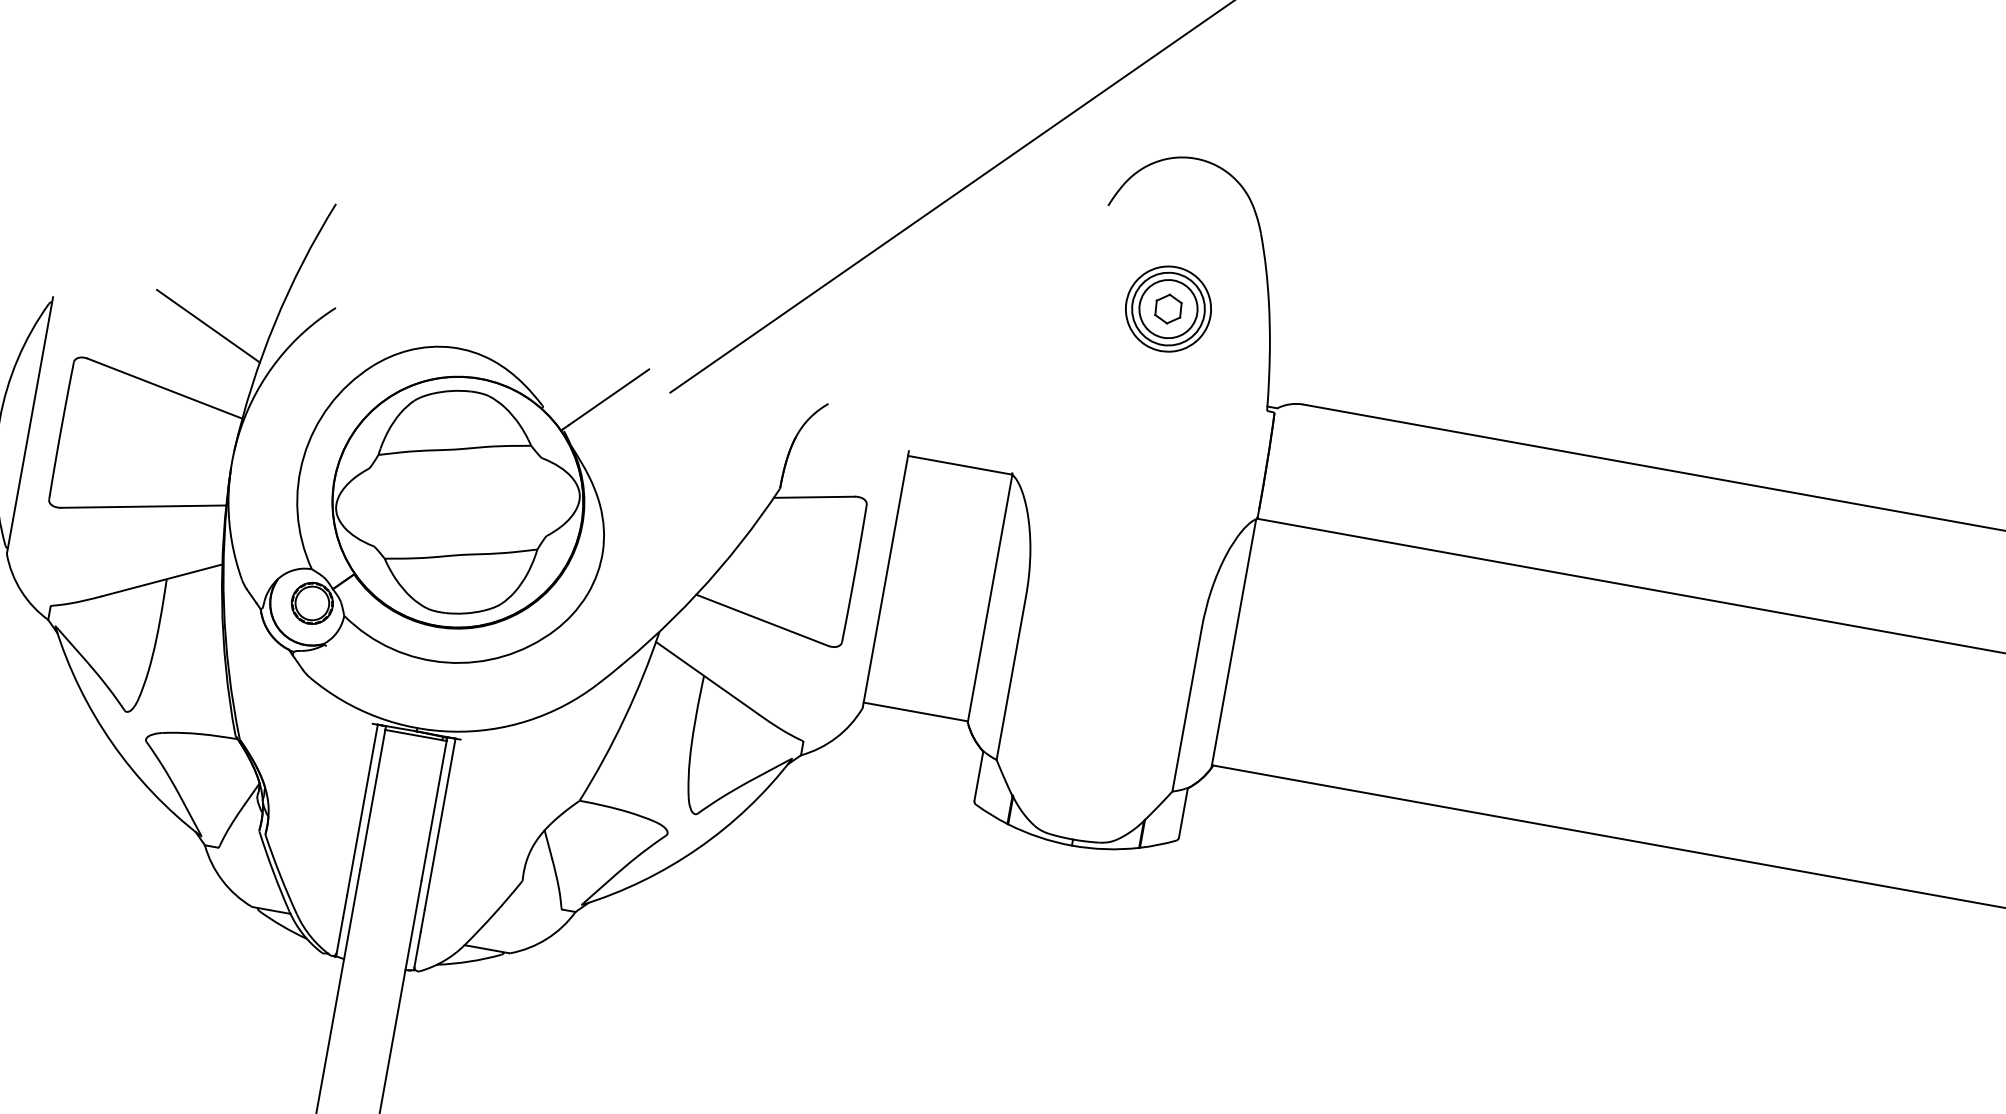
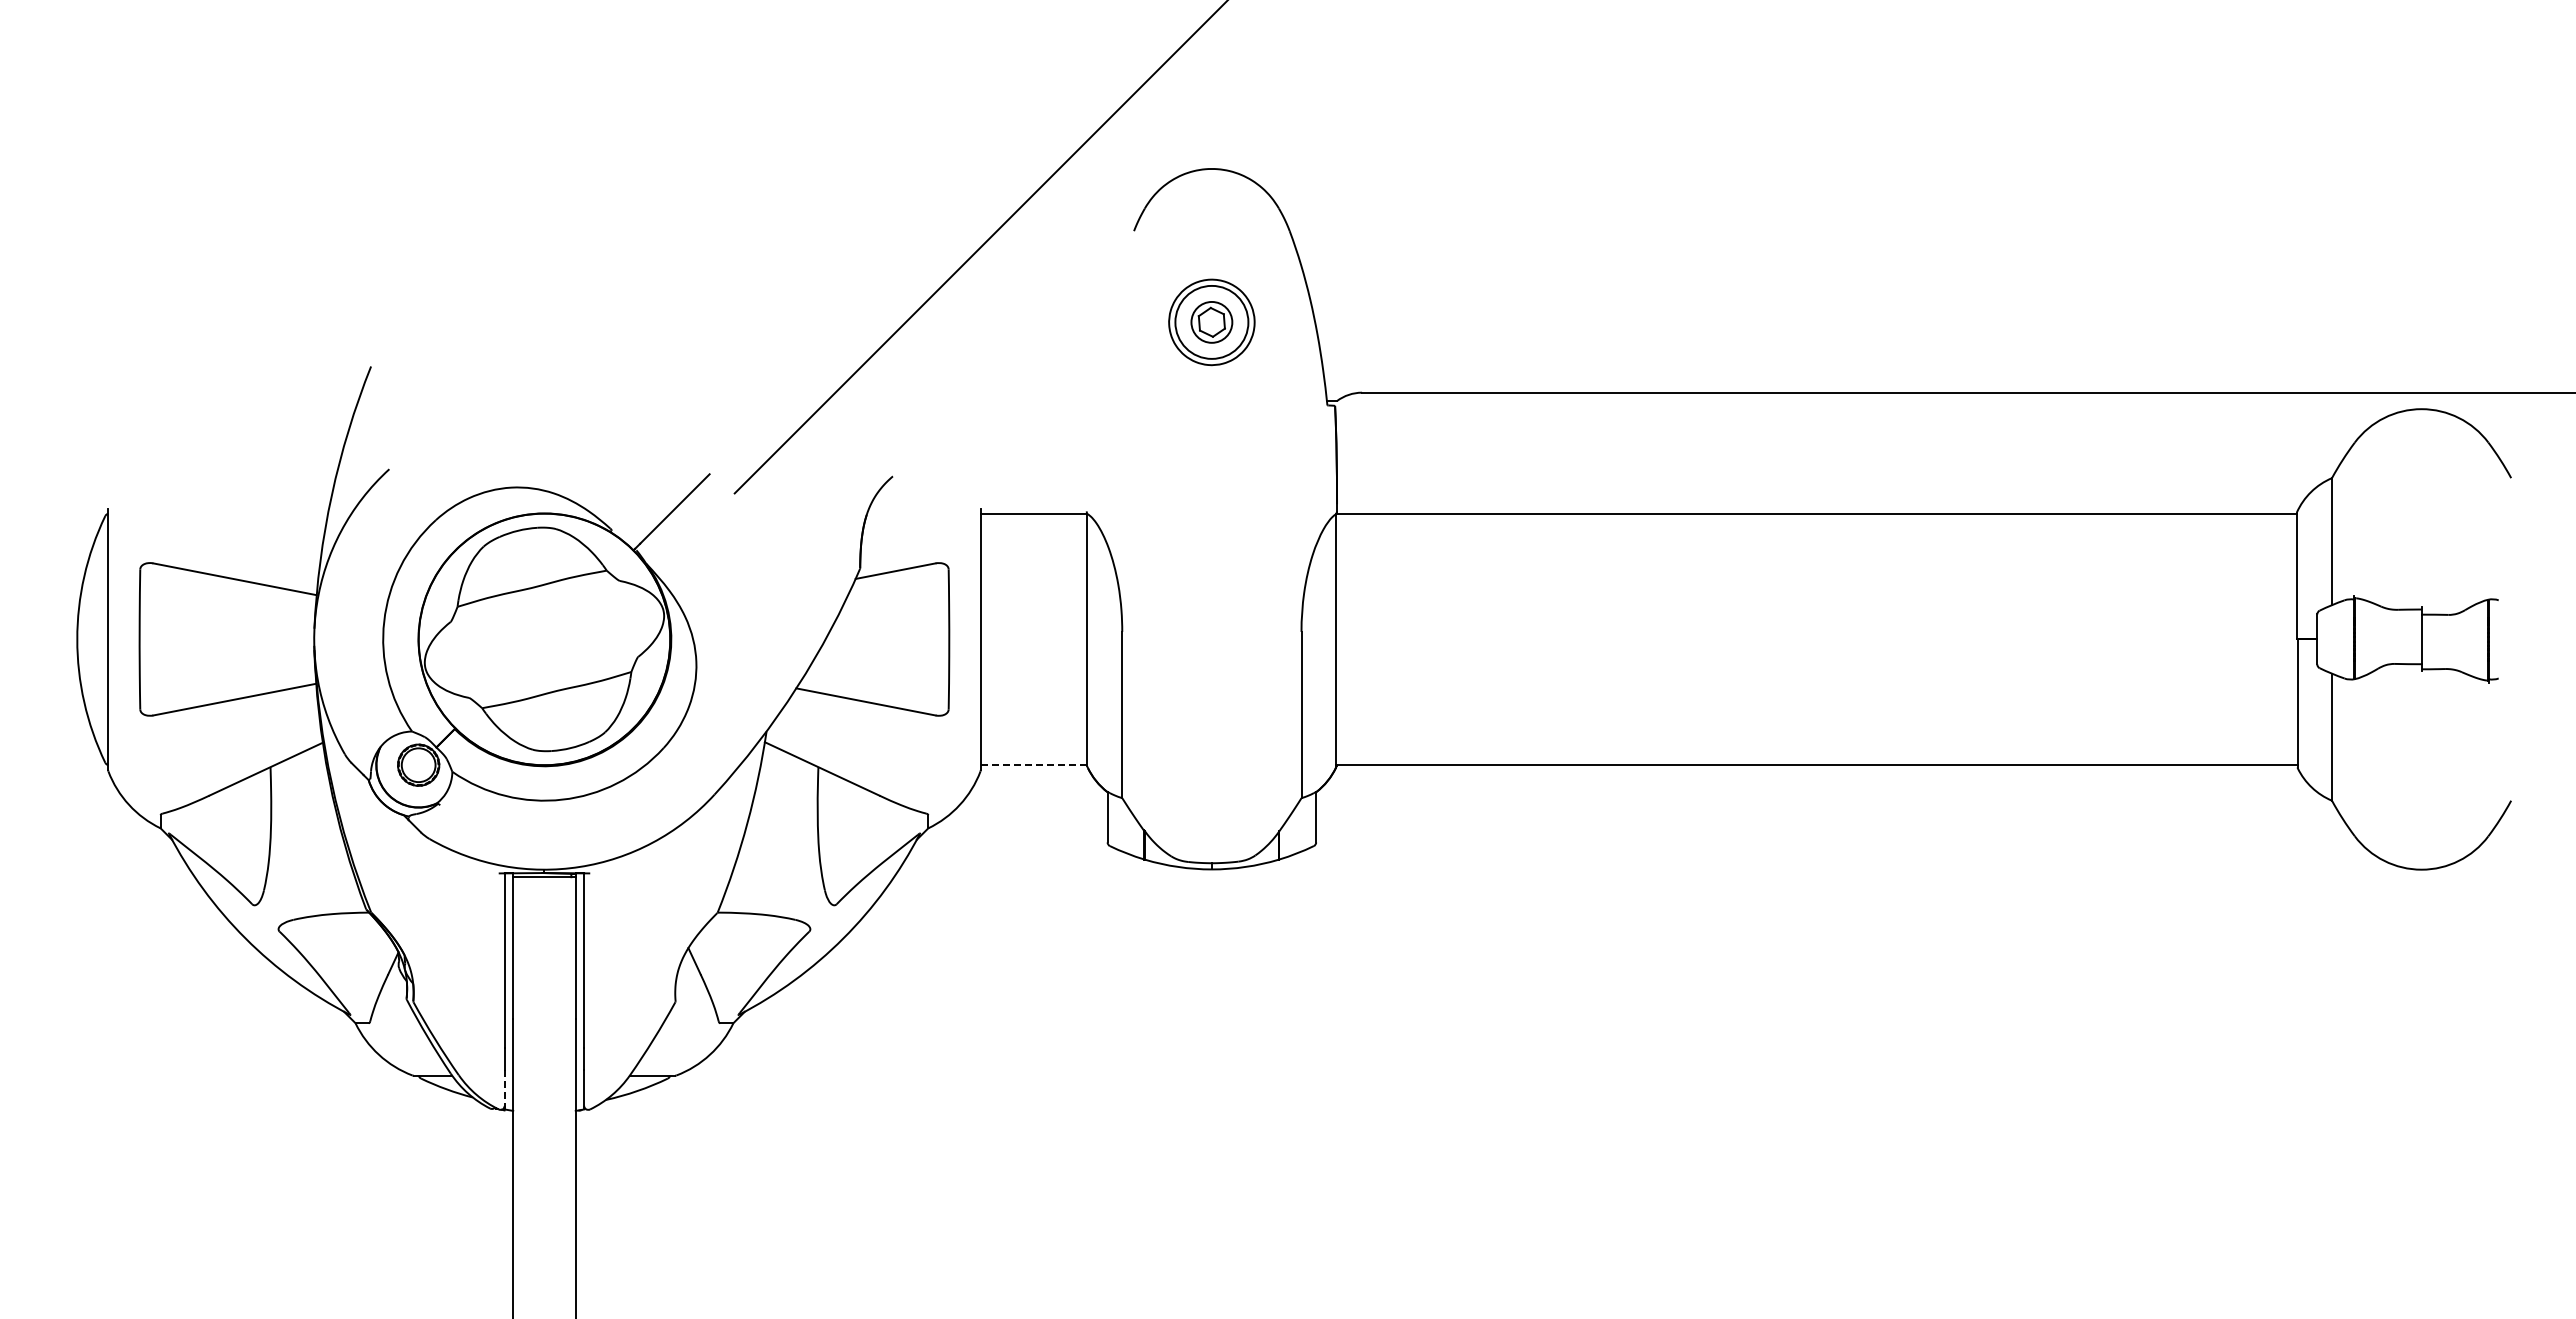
circle: (1168, 309) -> (1211, 322), size x0.7
line: (208, 325) -> (266, 509), removed
line: (916, 712) -> (1034, 765), solid -> dashed
line: (339, 936) -> (504, 1089), solid -> dashed

